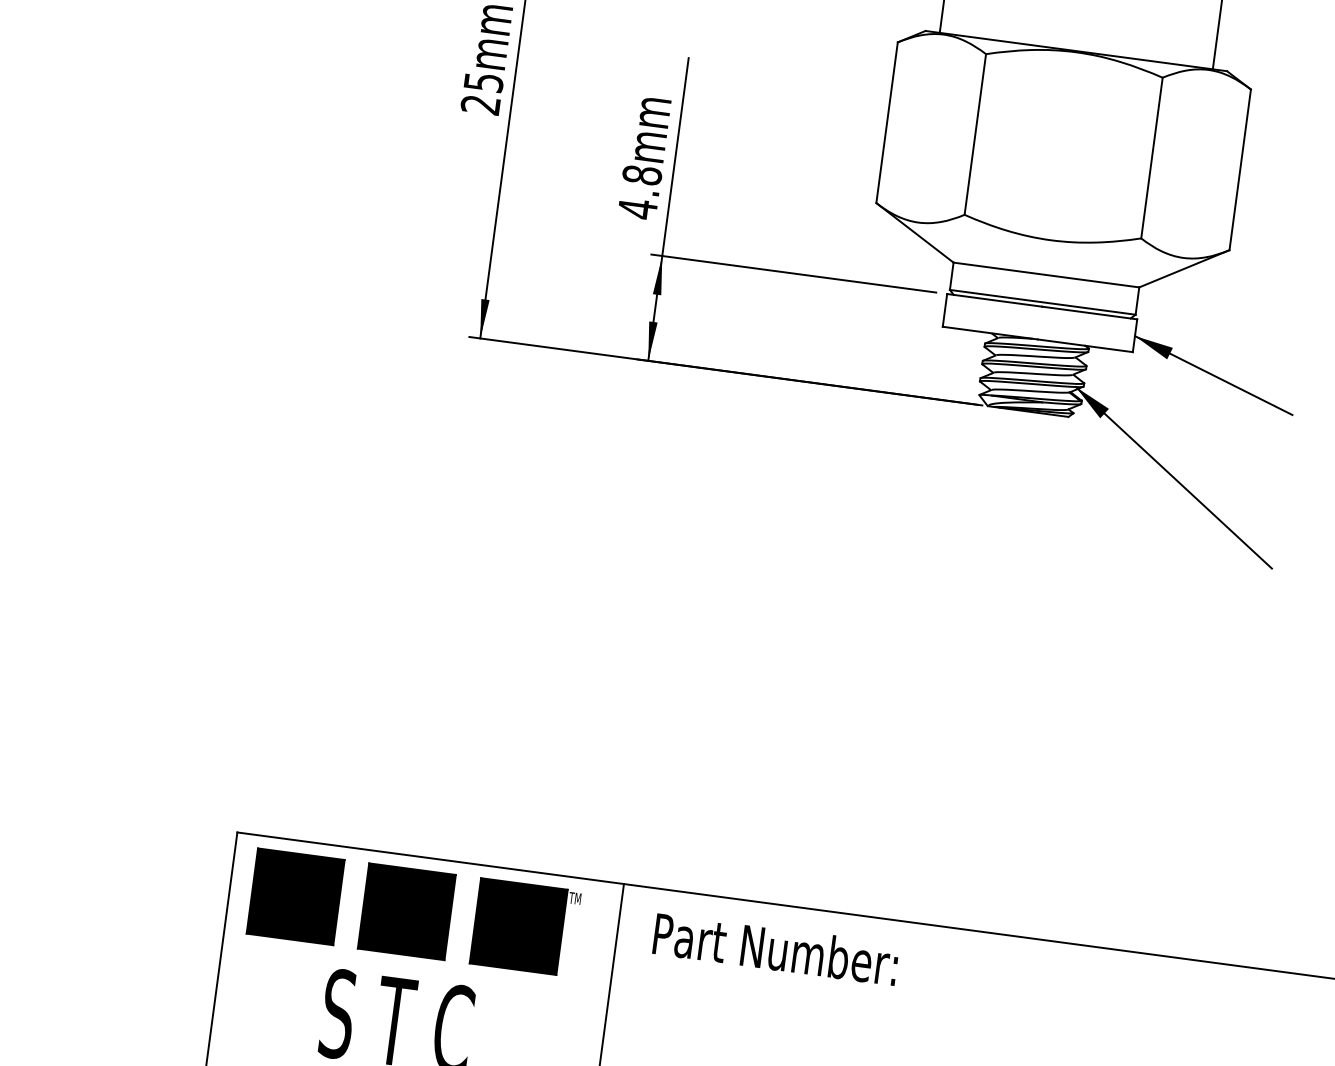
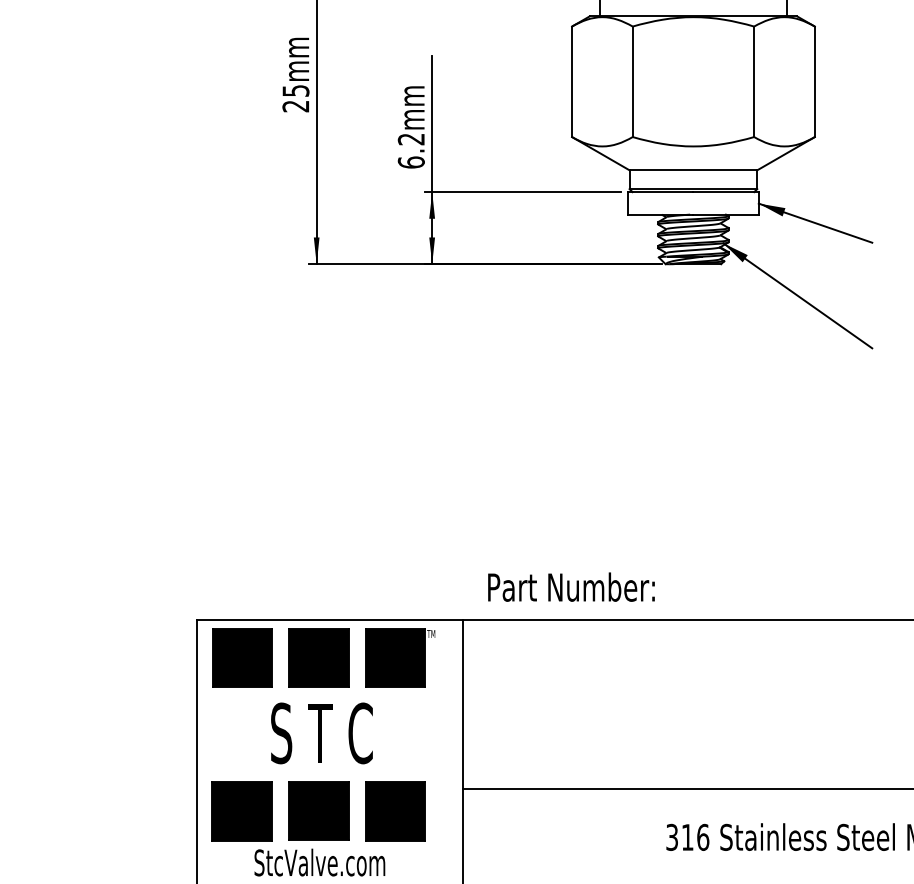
text: (638, 192) -> (410, 151), 4.8mm -> 6.2mm
text: (776, 948) -> (571, 586), moved

